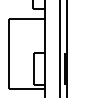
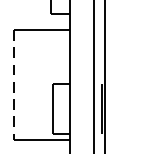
line: (8, 54) -> (13, 85), solid -> dashed

